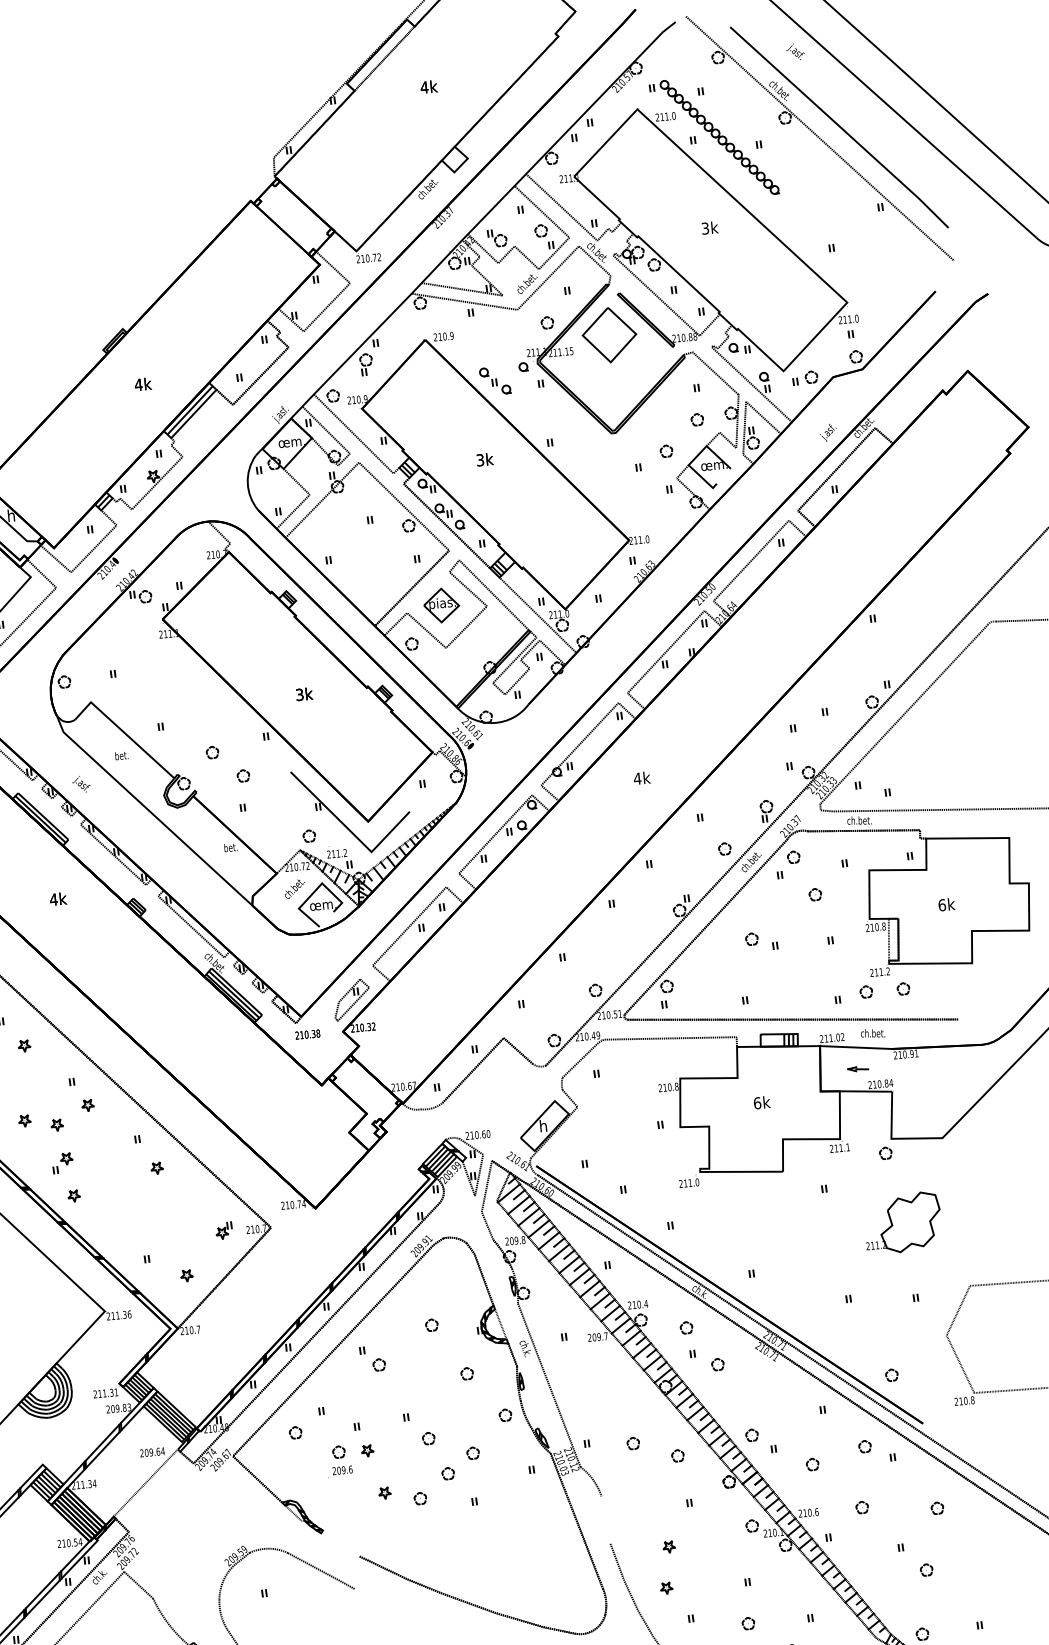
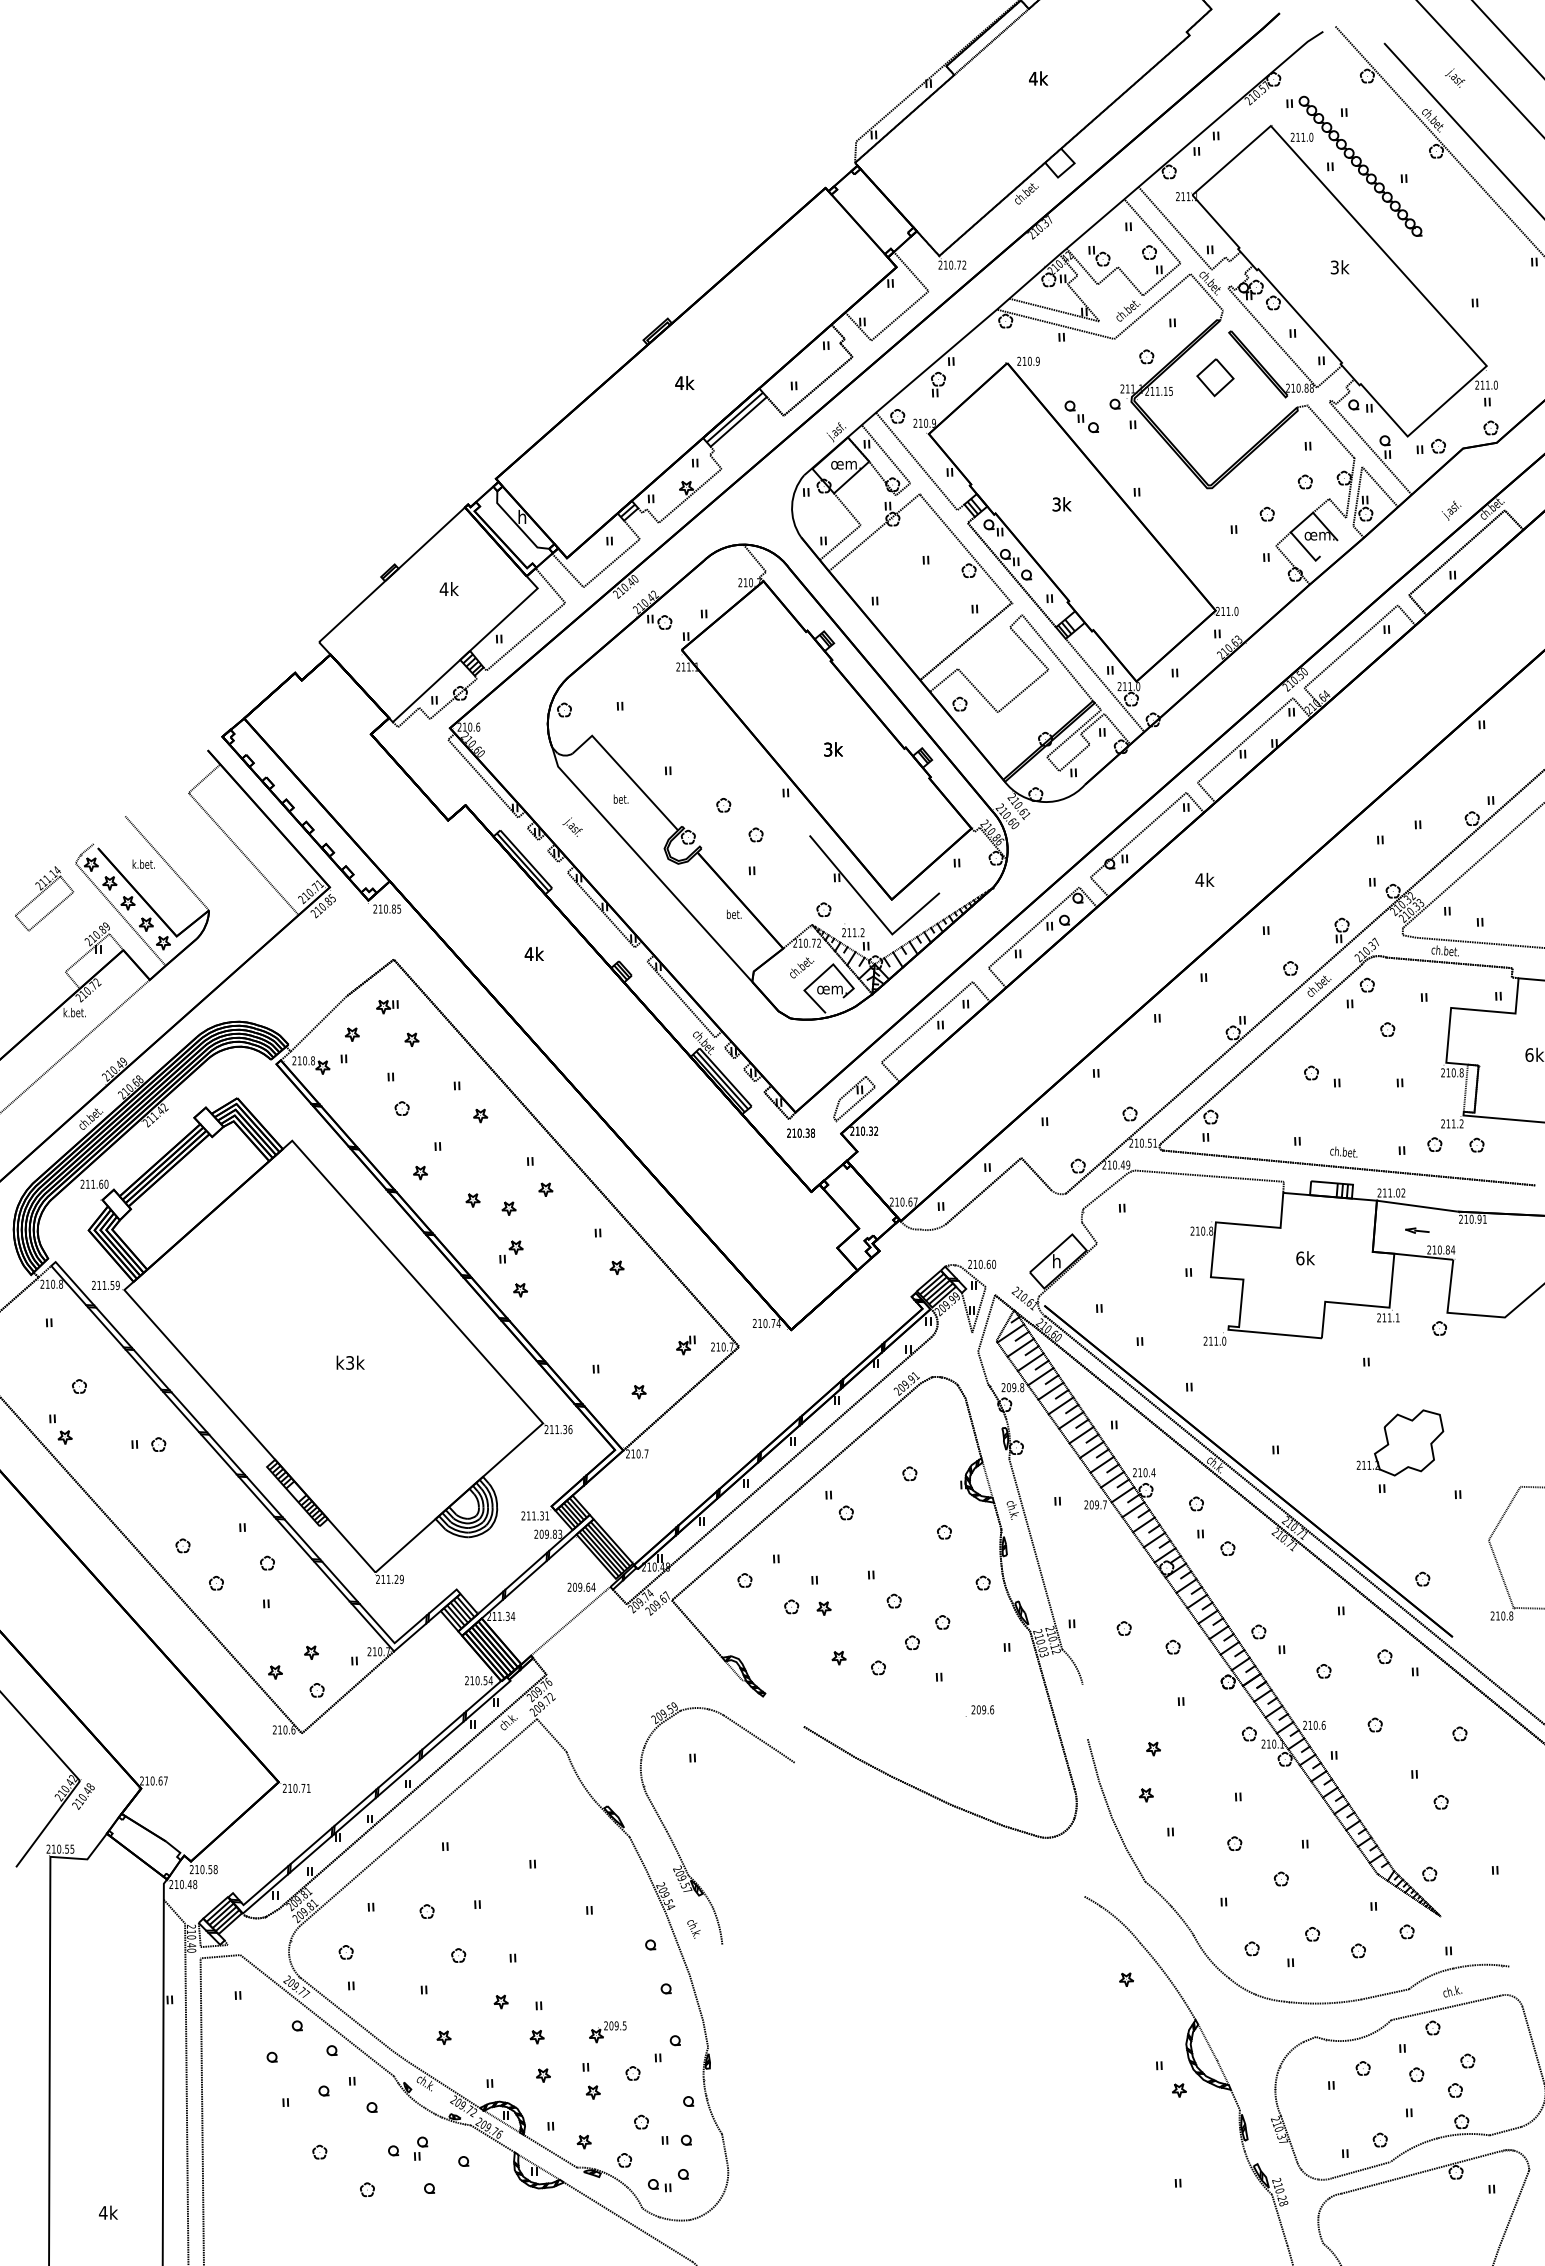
part: (609, 335) -> (1215, 377), size x0.6
part: (441, 605) -> (997, 664), removed
text: (872, 1032) -> (1343, 1151), moved
part: (902, 1222) -> (1400, 1442), moved
text: (339, 1471) -> (979, 1710), moved

